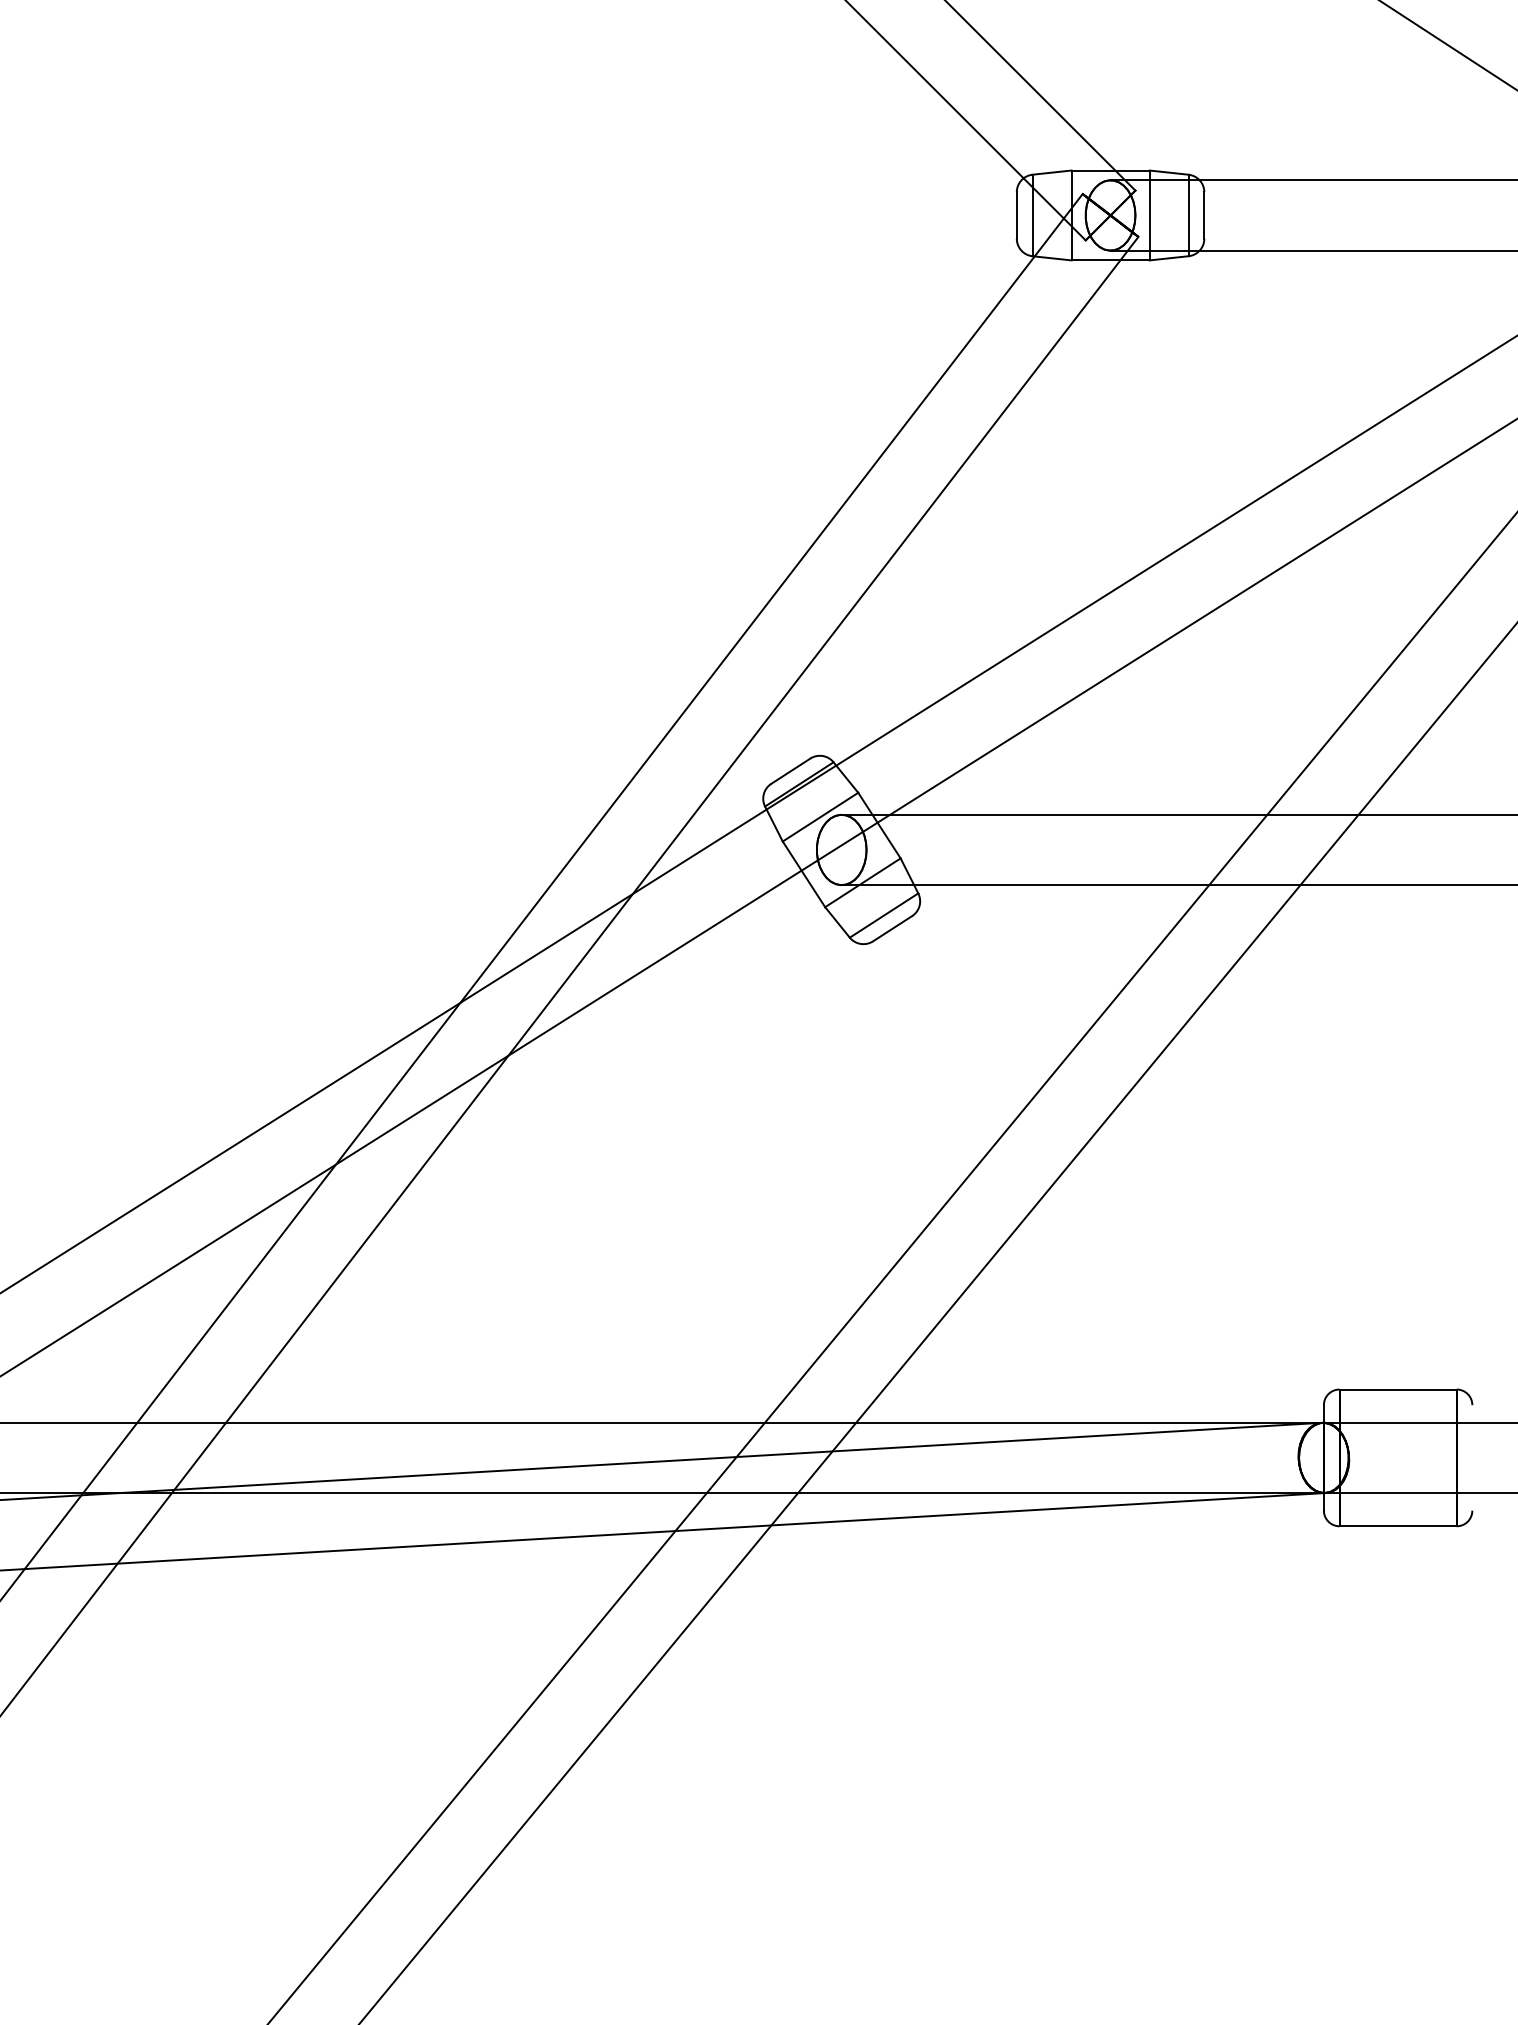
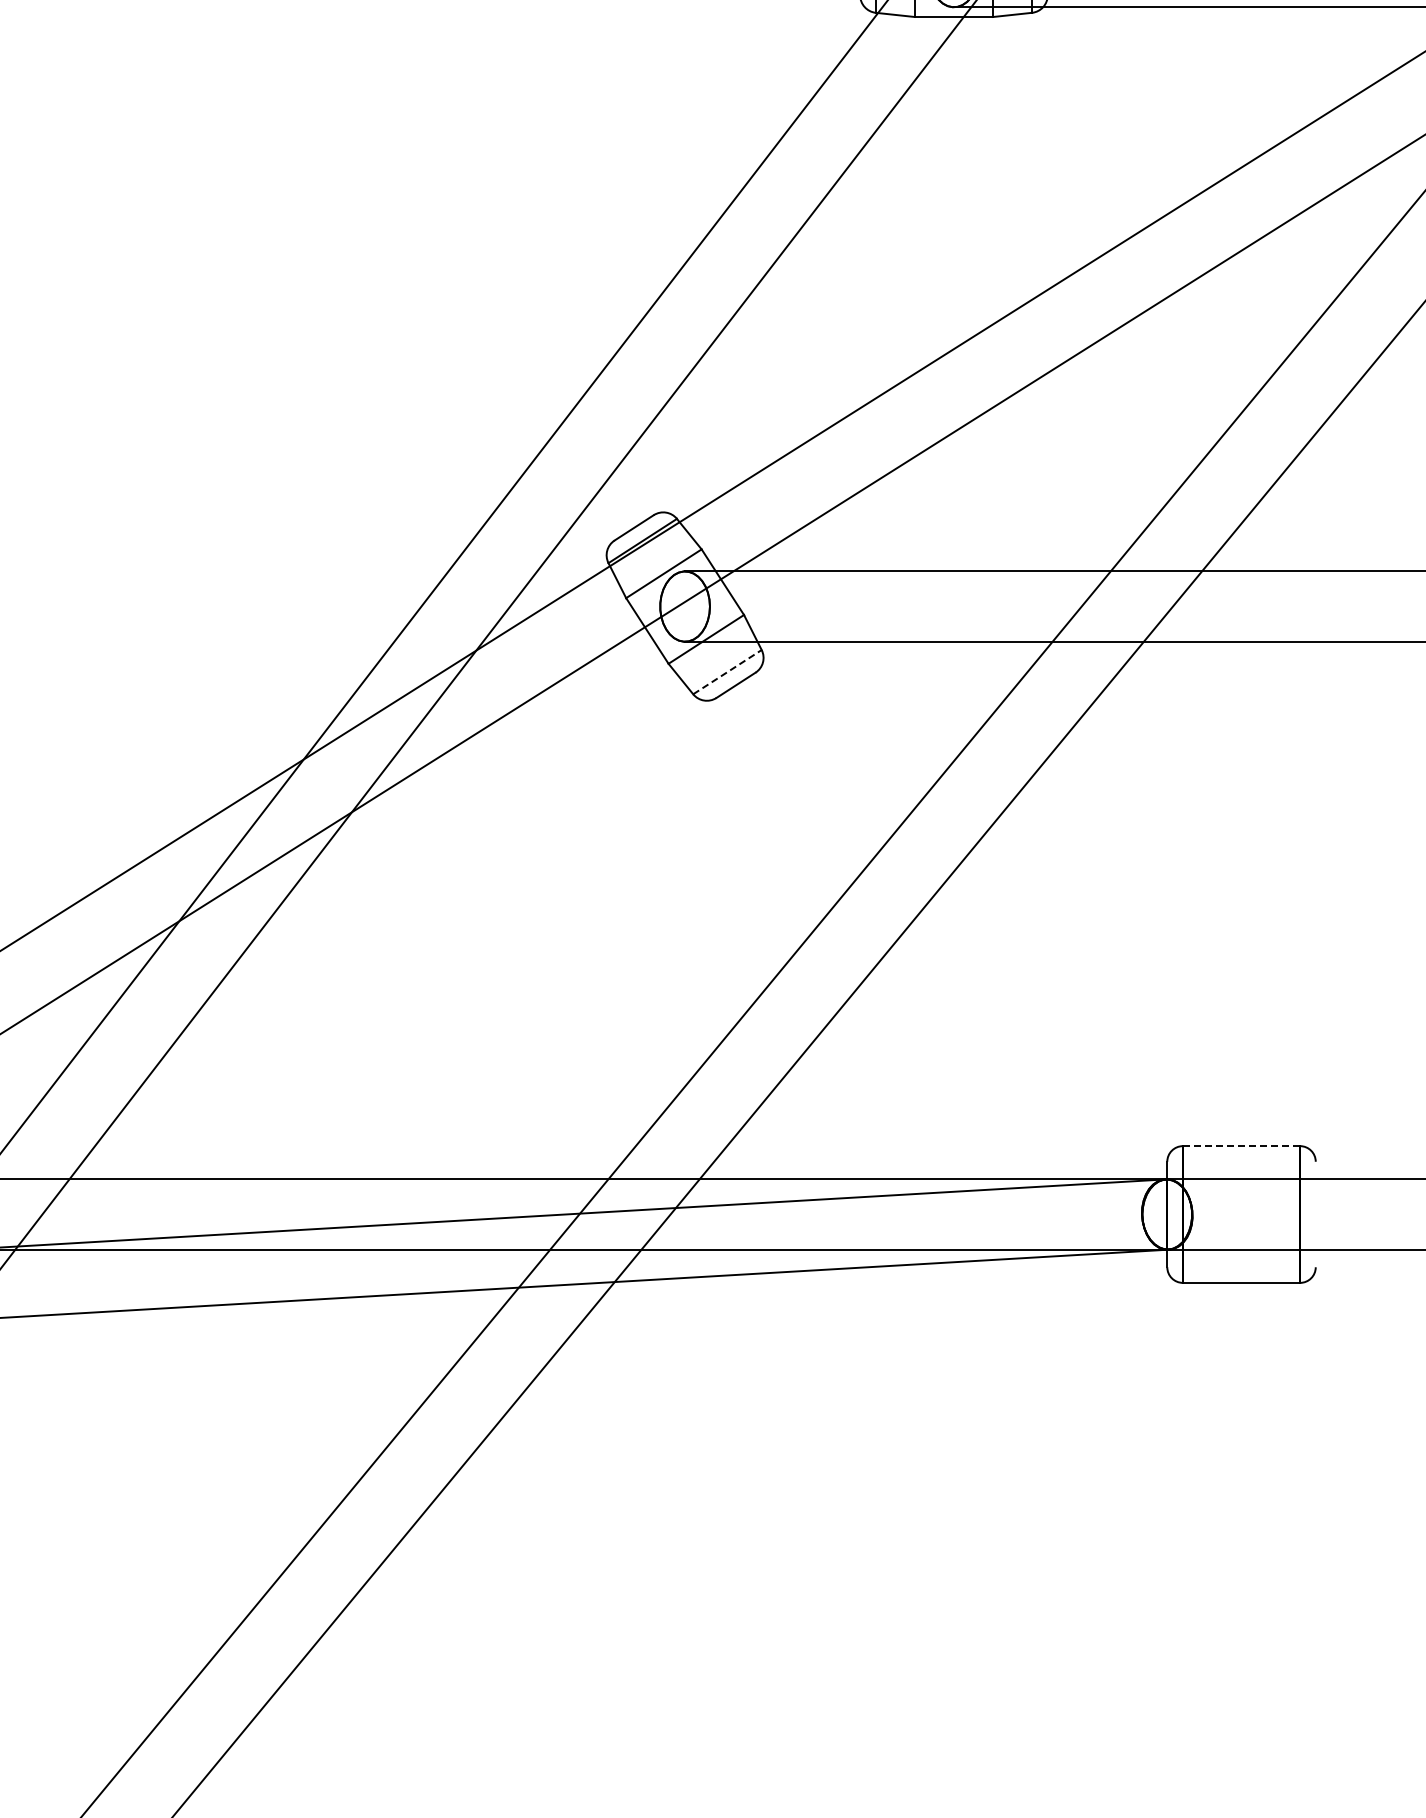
line: (884, 915) -> (727, 672), solid -> dashed
line: (1398, 1389) -> (1241, 1146), solid -> dashed

